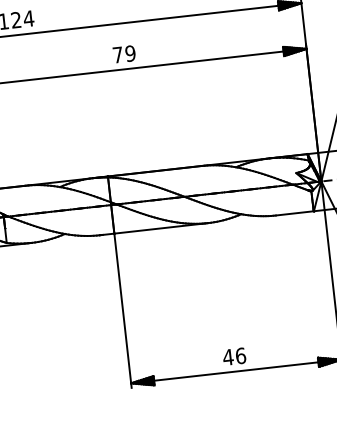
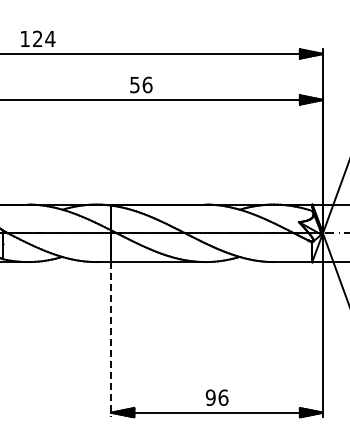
text: (124, 53) -> (141, 84), 79 -> 56
line: (123, 310) -> (111, 339), solid -> dashed
text: (227, 357) -> (210, 397), 46 -> 96

